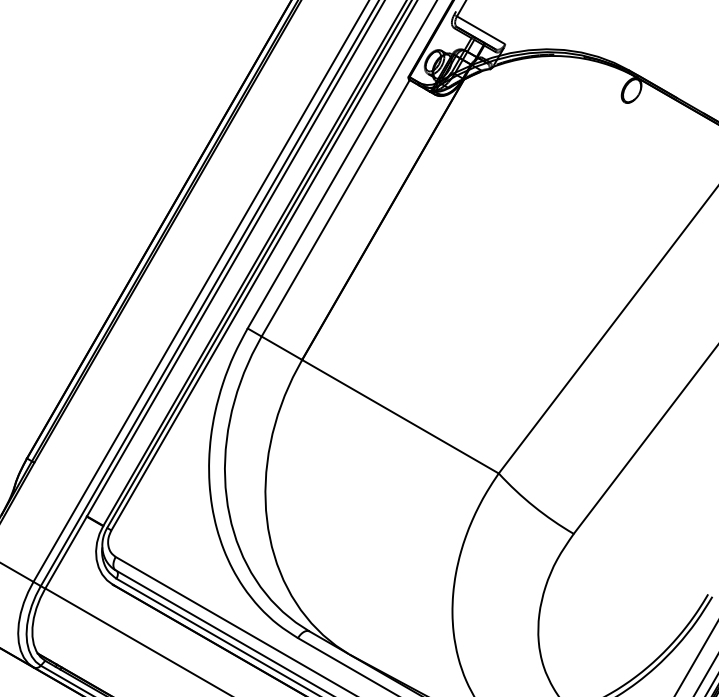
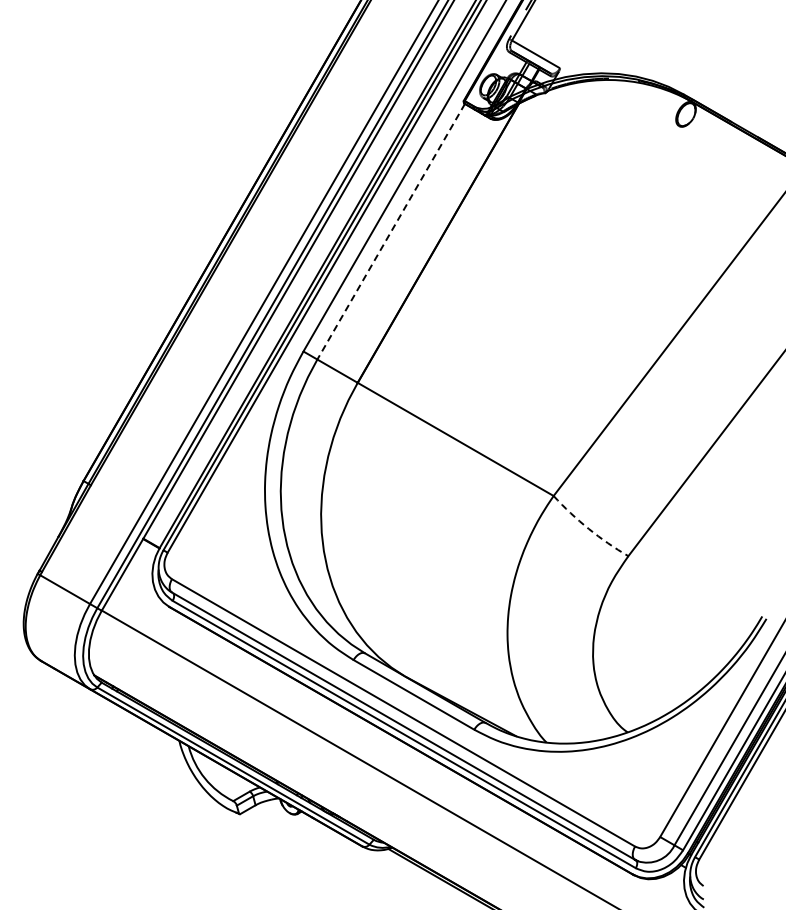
line: (336, 208) -> (391, 231), solid -> dashed
arc: (533, 506) -> (588, 528), solid -> dashed

